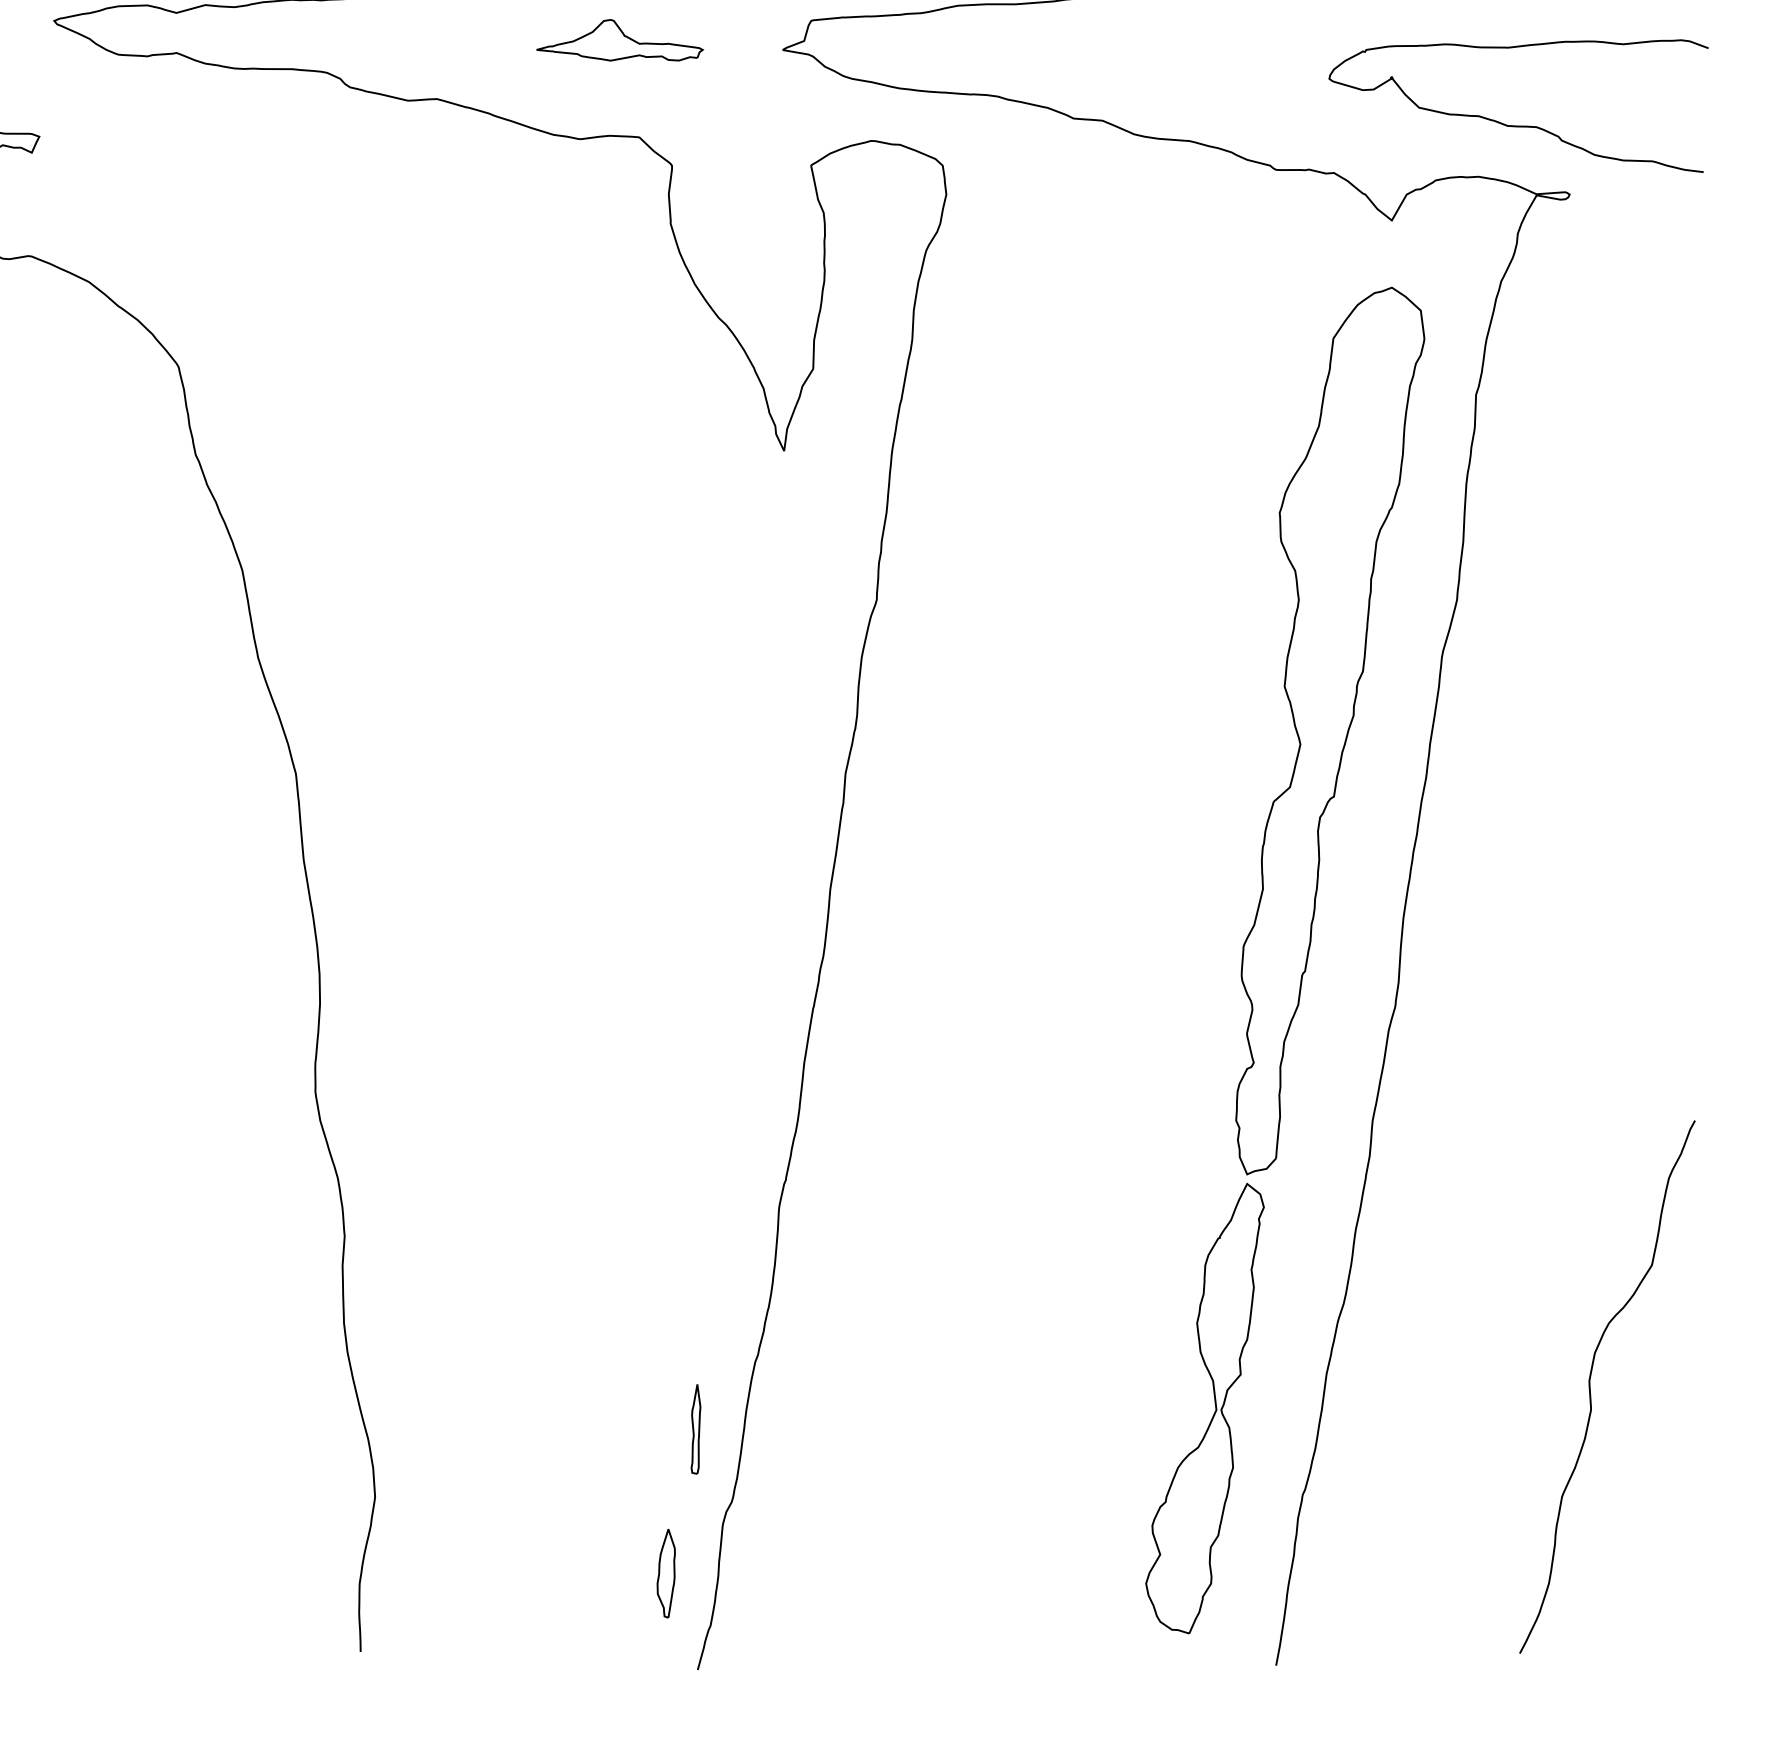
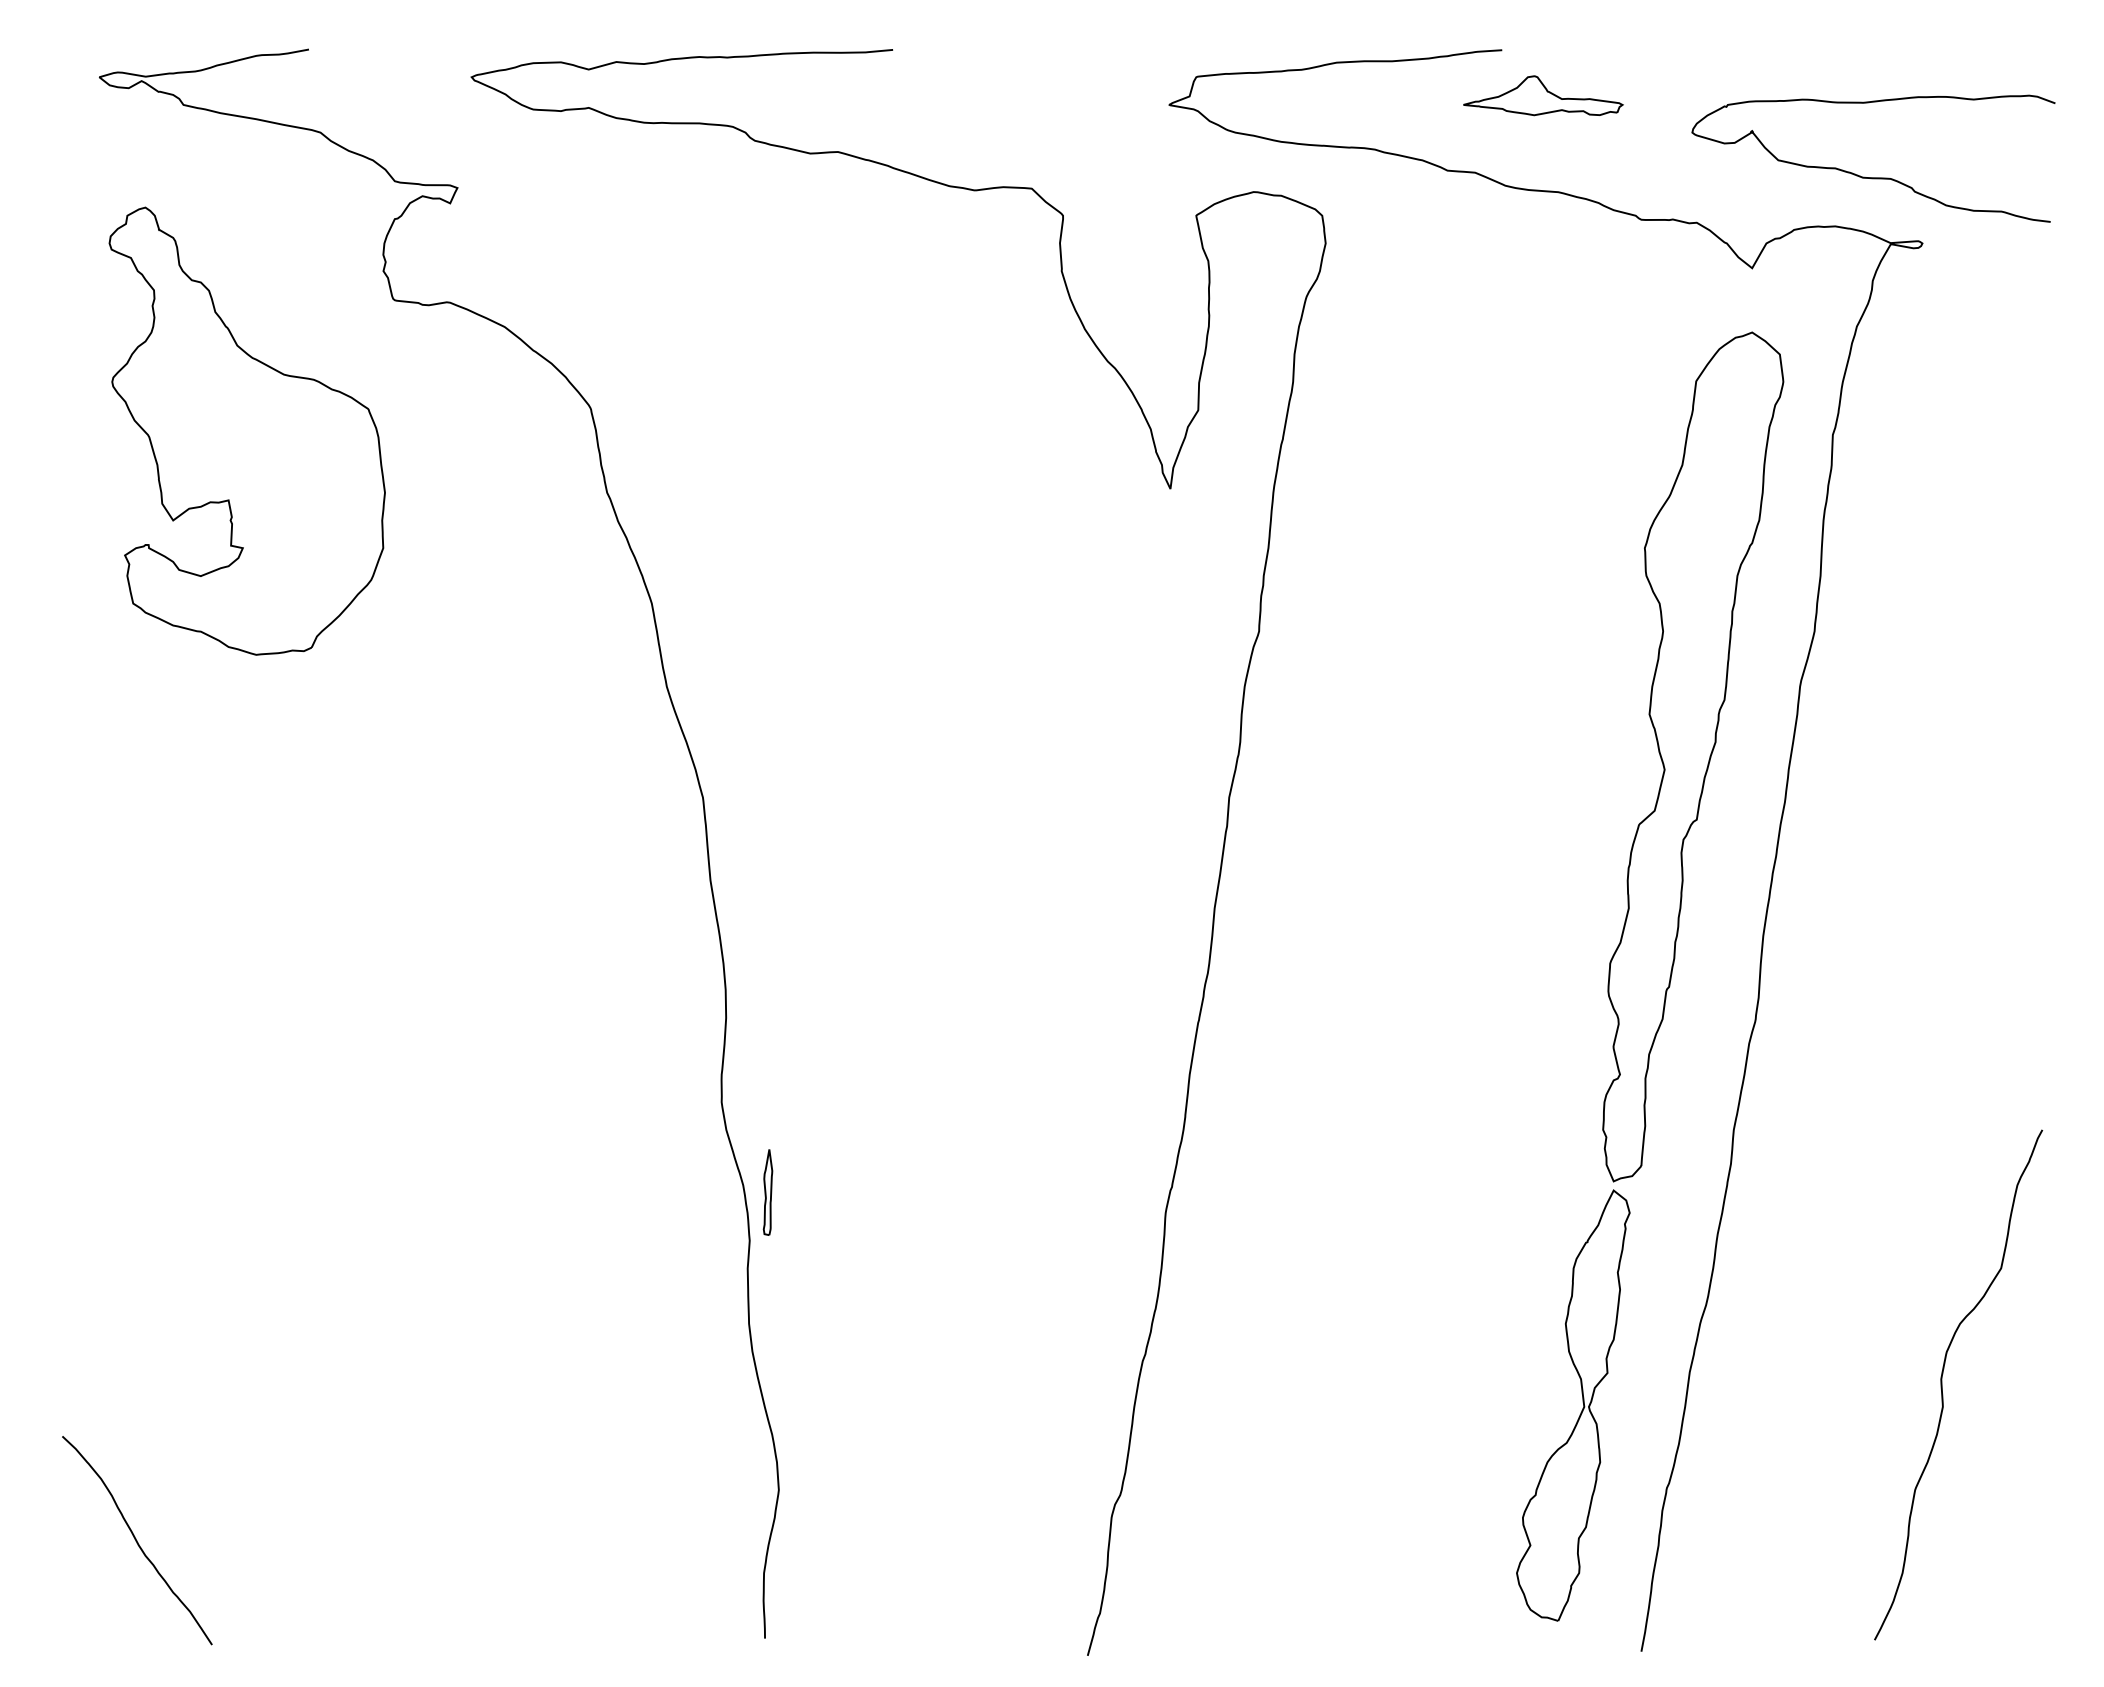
part: (620, 40) -> (1543, 95), moved
part: (695, 1429) -> (767, 1192), moved
part: (666, 1573) -> (1057, 1563), removed

